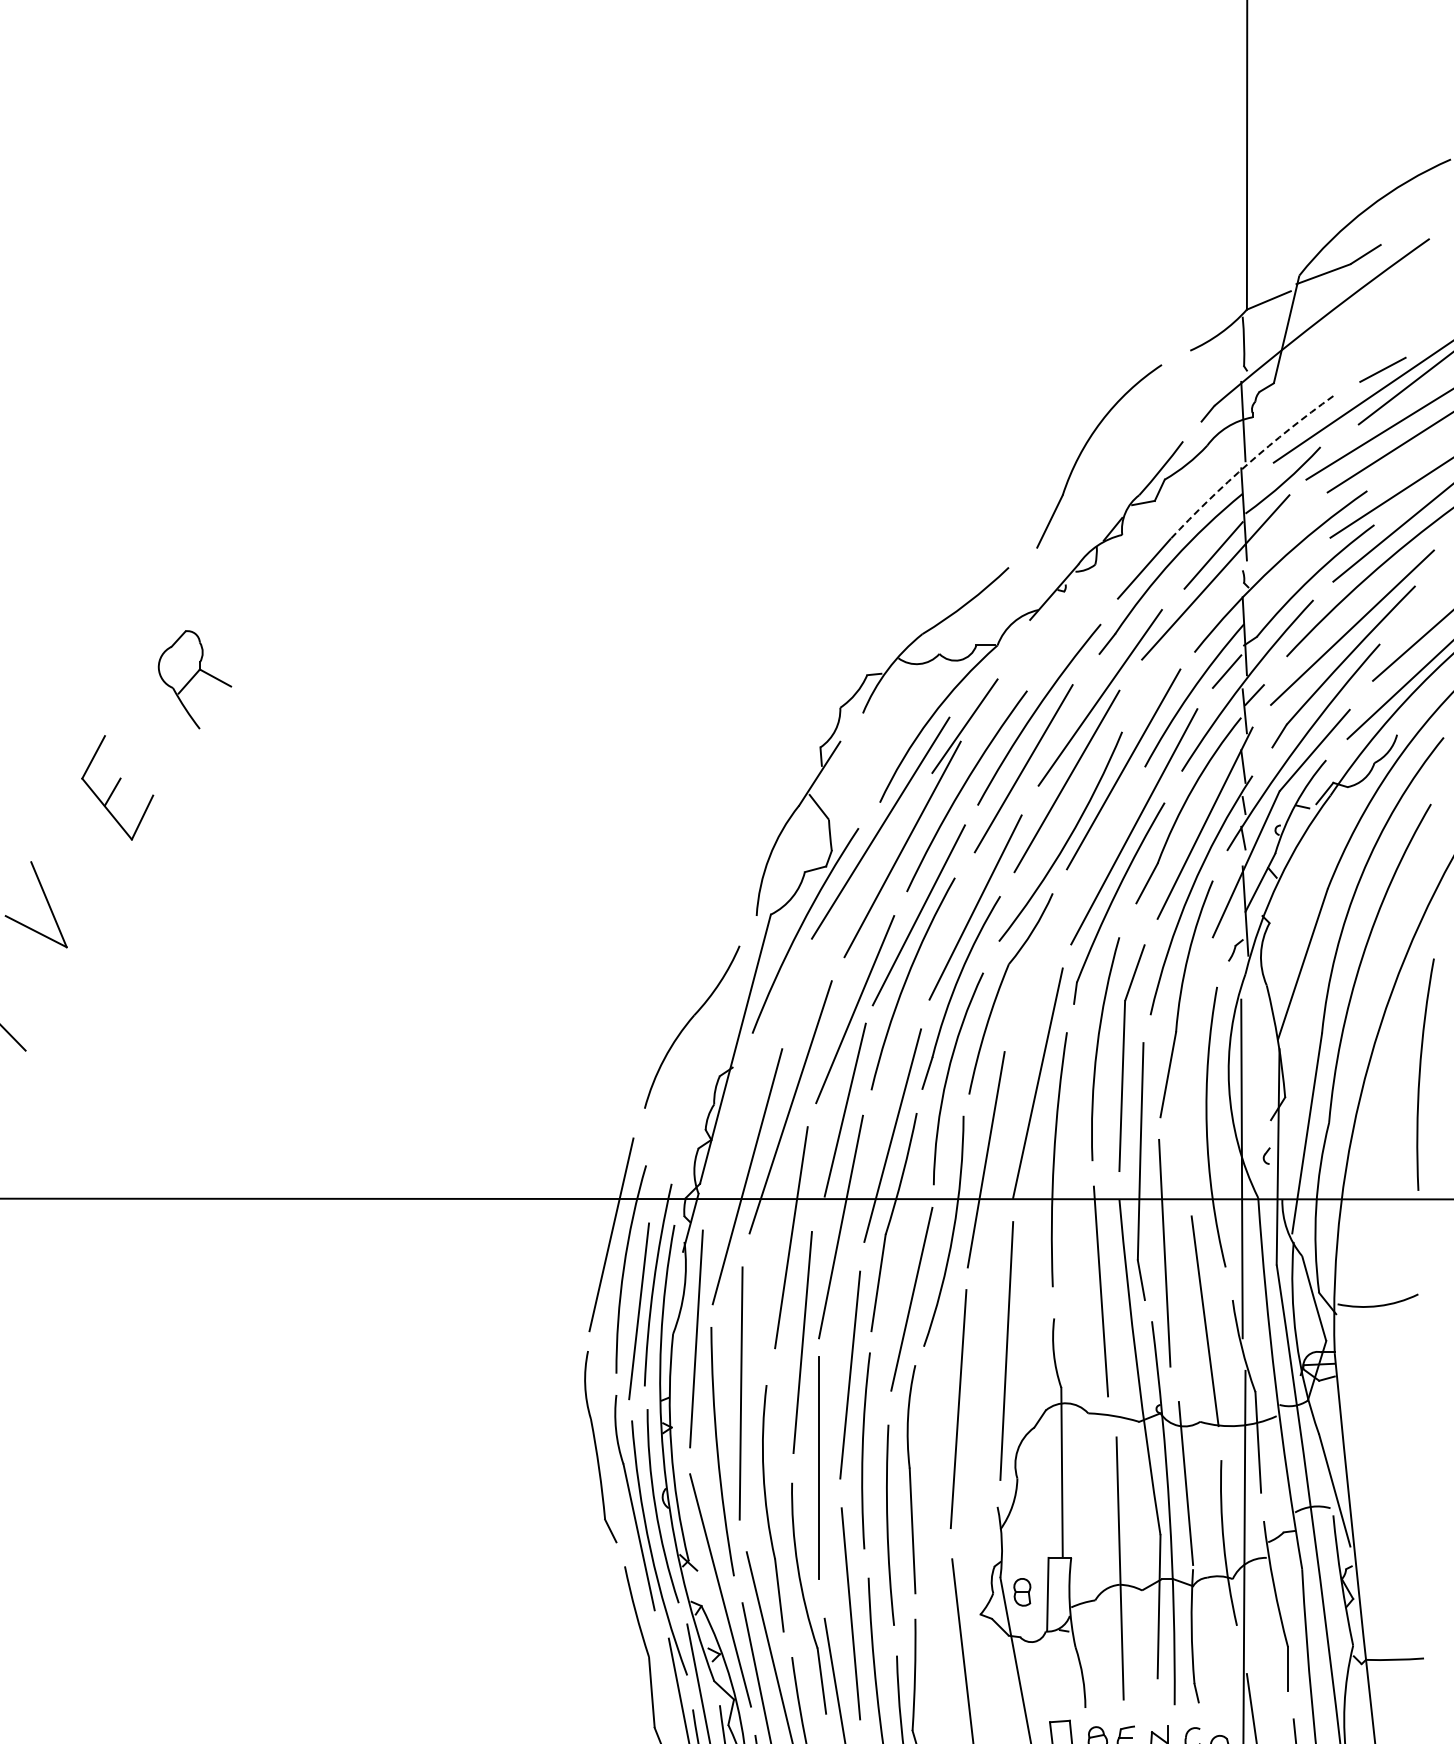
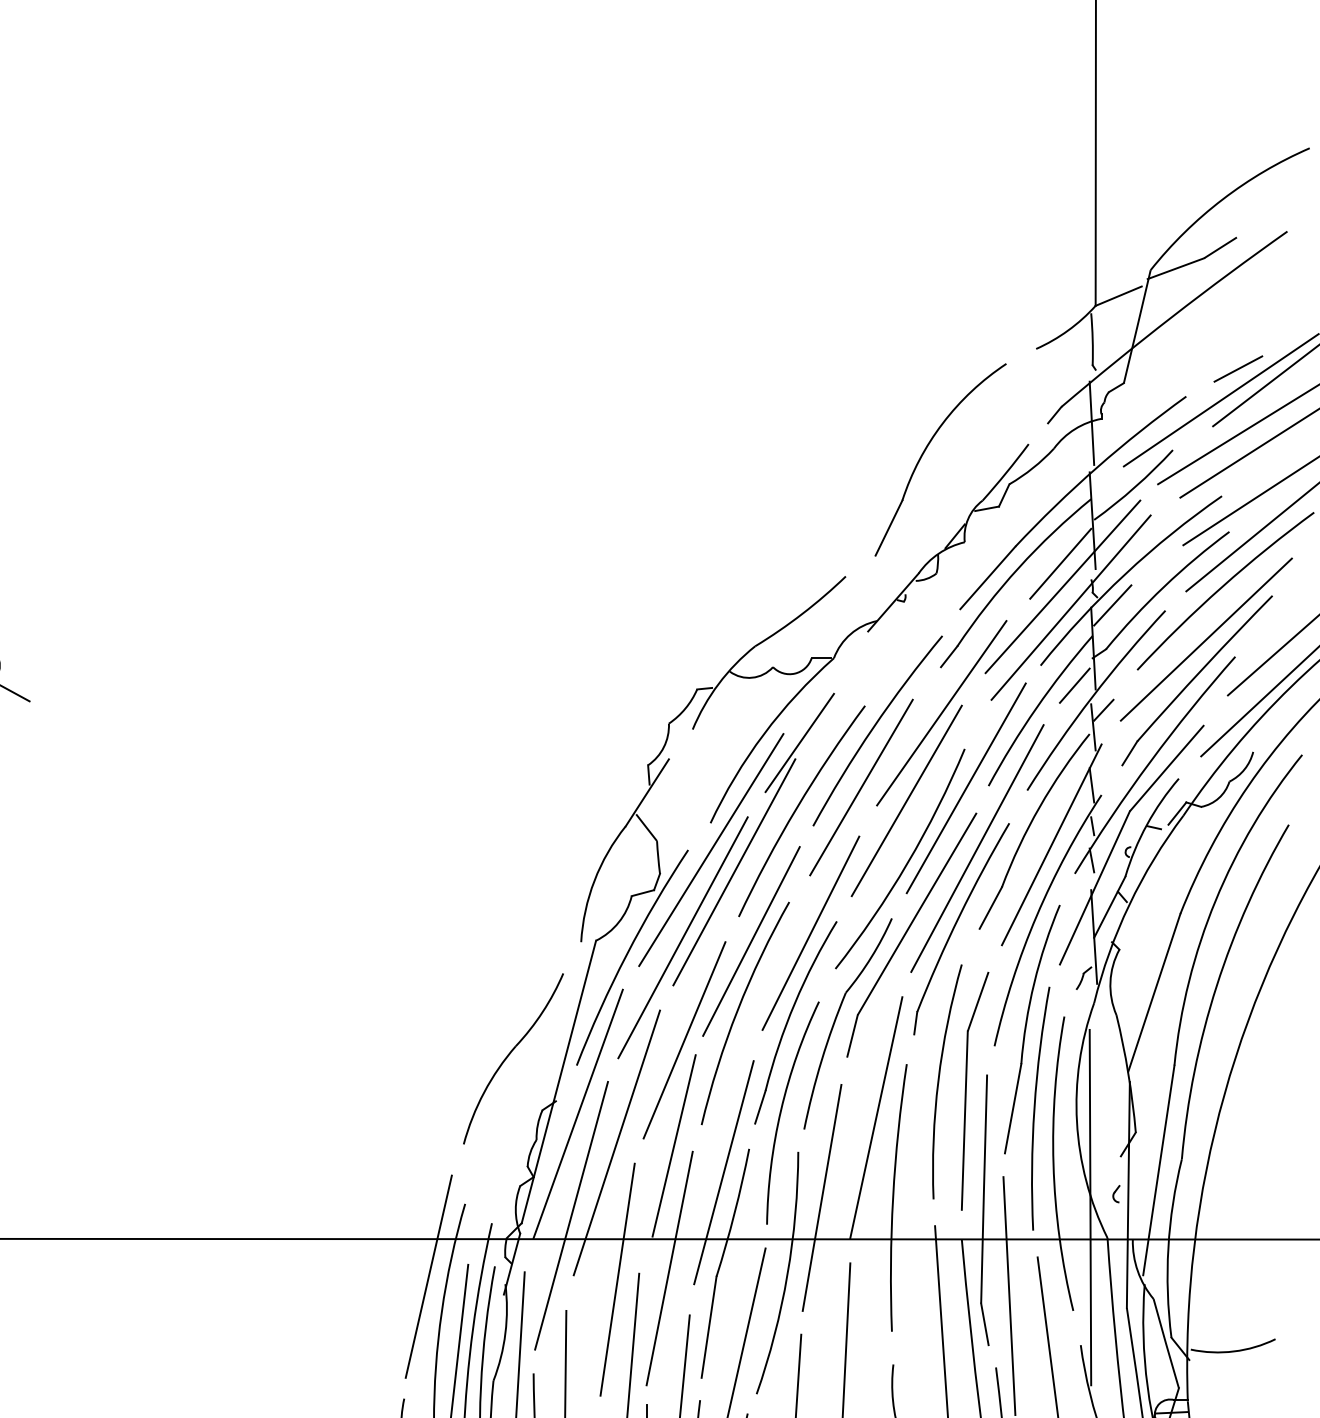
arc: (1248, 463) -> (1097, 467), dashed -> solid
line: (1262, 595) -> (1111, 605), added
line: (1223, 597) -> (1071, 607), added
part: (1071, 909) -> (911, 935), added
line: (853, 911) -> (682, 937), added
arc: (1420, 1074) -> (1035, 1108), moved
line: (753, 1079) -> (577, 1113), added

